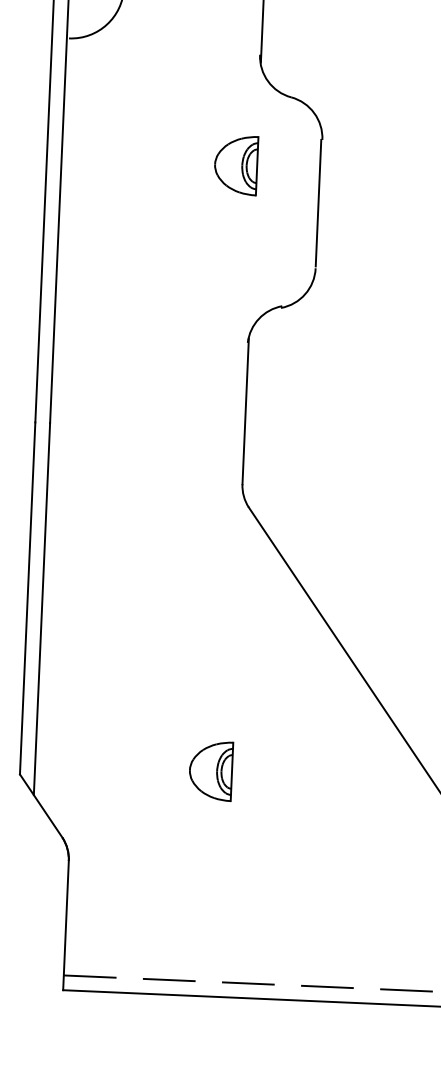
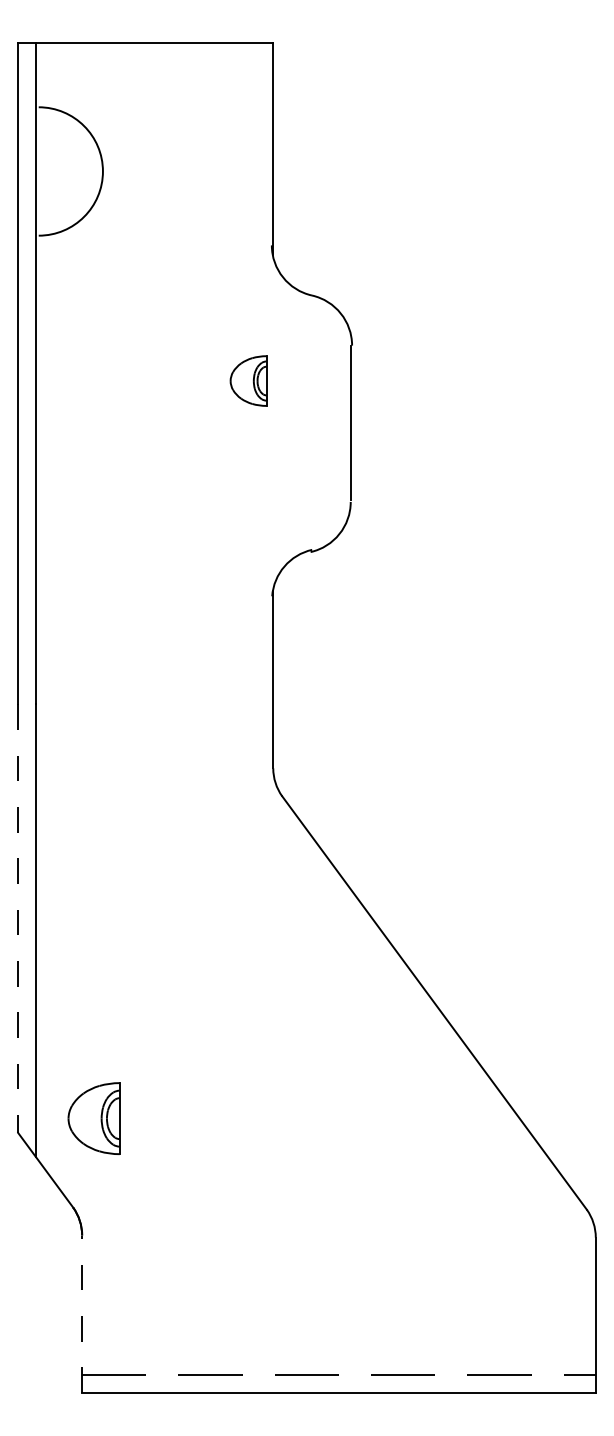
part: (236, 164) -> (248, 380), size x0.7
line: (27, 599) -> (18, 919), solid -> dashed
part: (210, 770) -> (93, 1118), moved
line: (66, 925) -> (82, 1314), solid -> dashed

